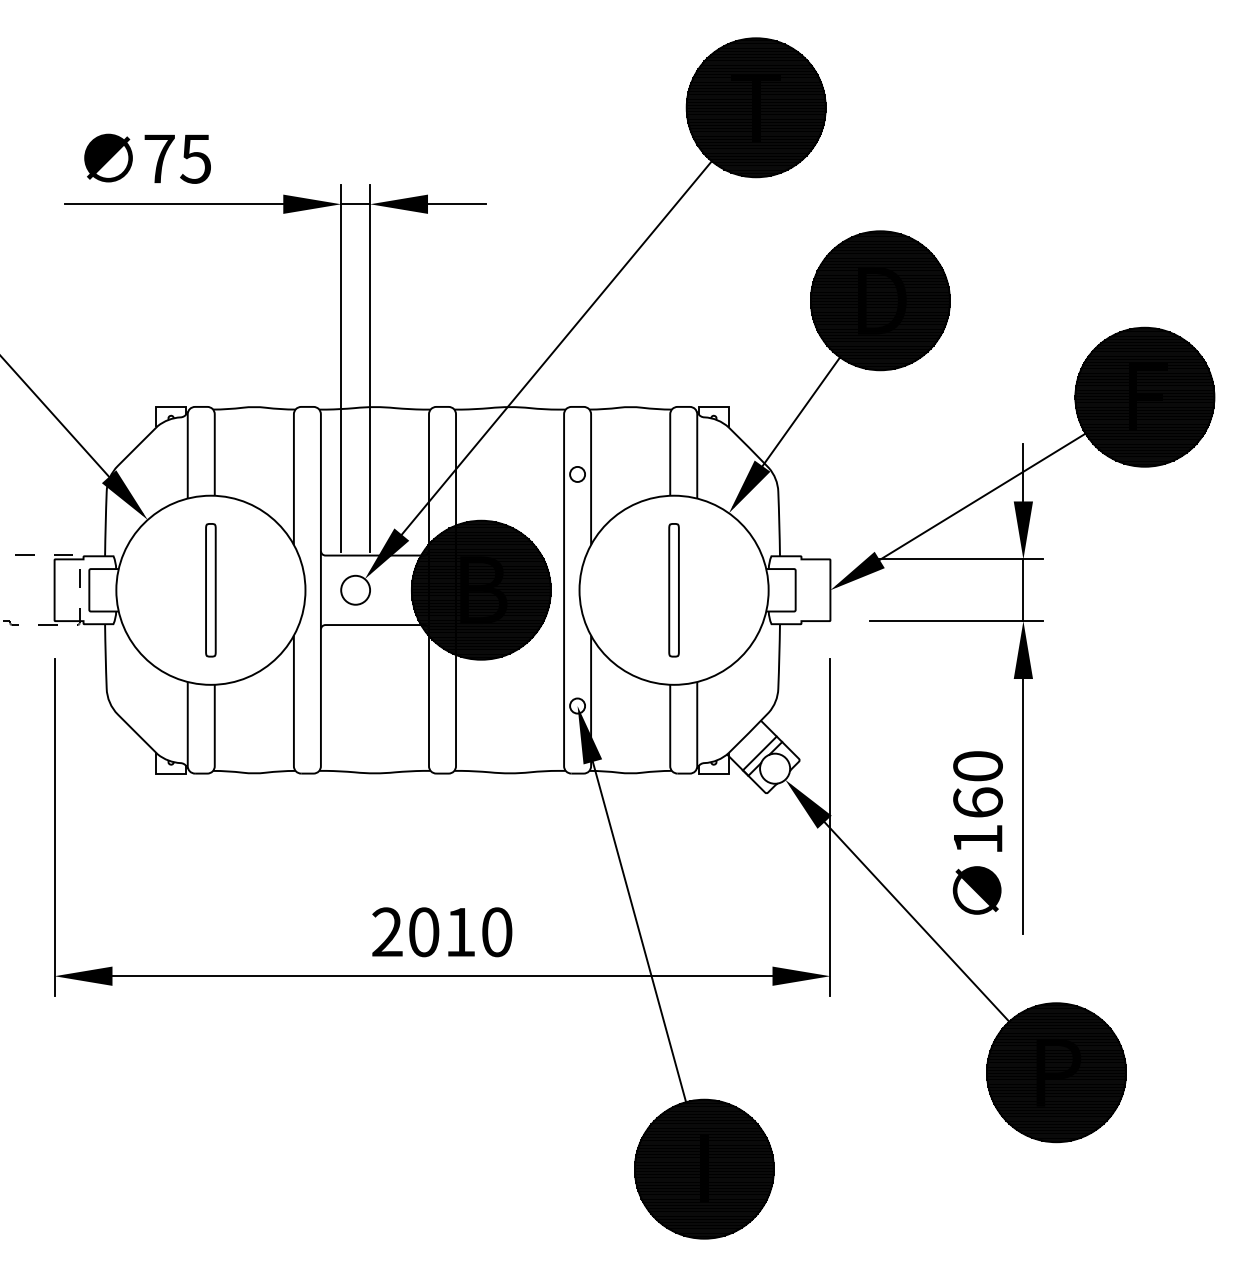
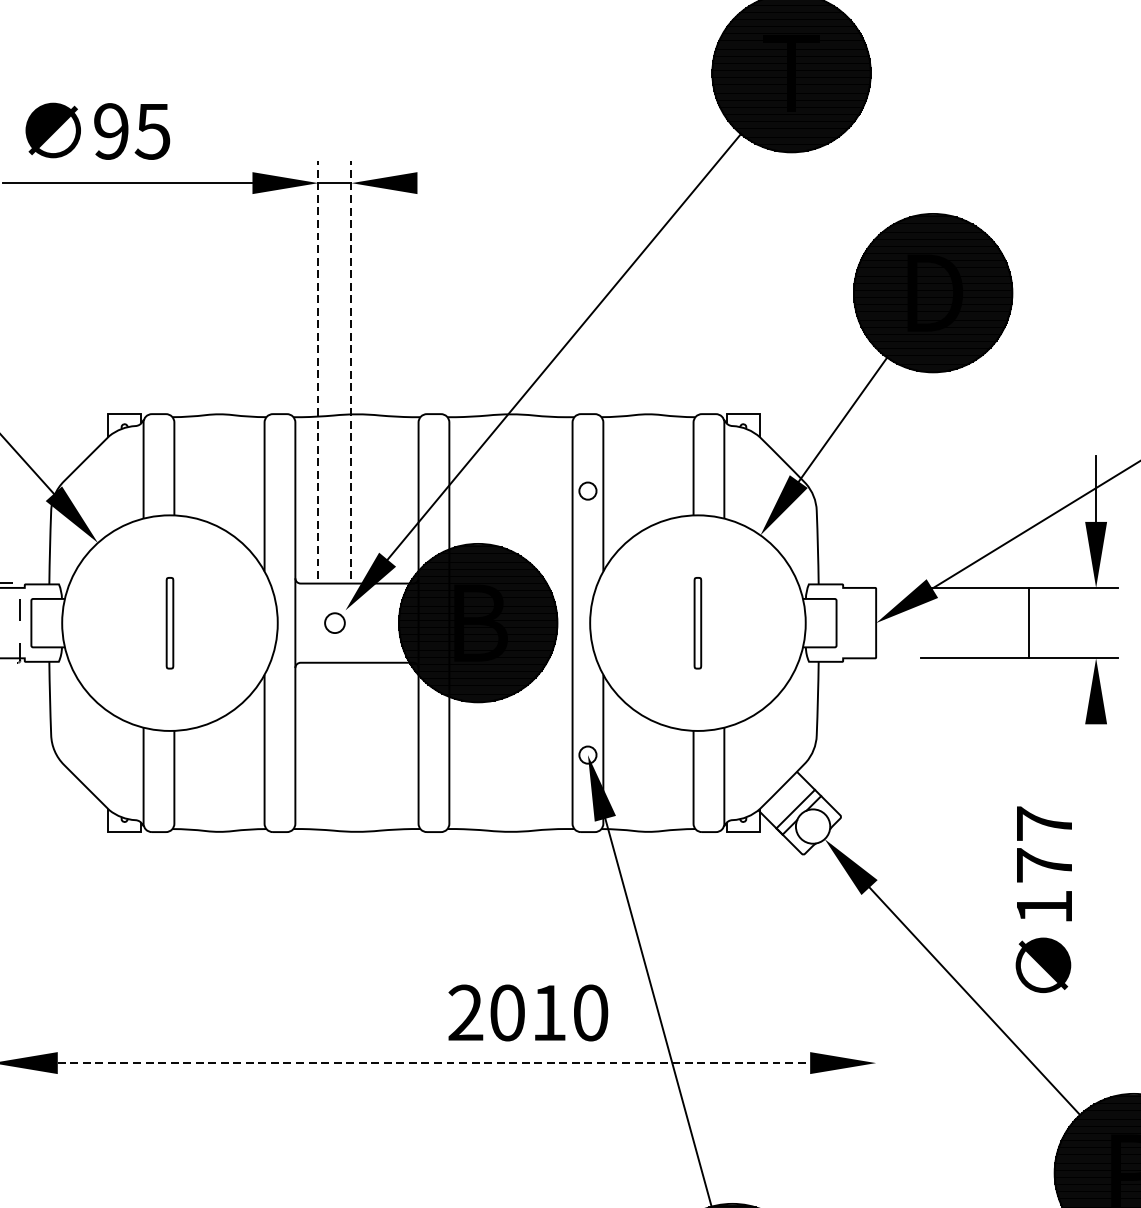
text: (159, 158) -> (111, 130), 75 -> 95
line: (456, 204) -> (449, 183), removed
line: (341, 367) -> (318, 369), solid -> dashed
line: (370, 367) -> (351, 369), solid -> dashed
circle: (355, 589) -> (334, 622), size x0.6
part: (210, 590) -> (169, 623), size x0.6
part: (673, 590) -> (697, 623), size x0.6
line: (1023, 590) -> (1028, 623), moved
text: (977, 784) -> (1043, 844), 160 -> 177
line: (1023, 806) -> (1096, 869), removed
line: (830, 826) -> (876, 892), removed
text: (442, 932) -> (528, 1013), moved
line: (443, 976) -> (435, 1063), solid -> dashed

